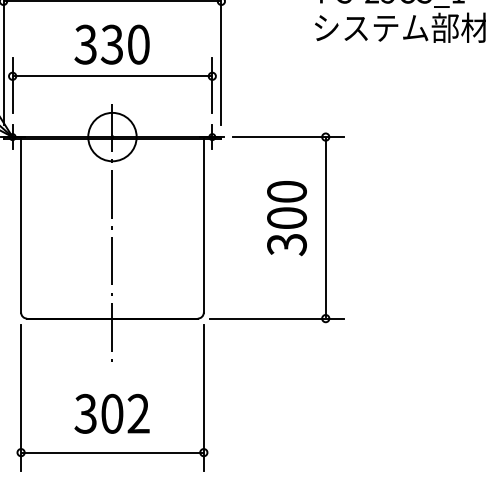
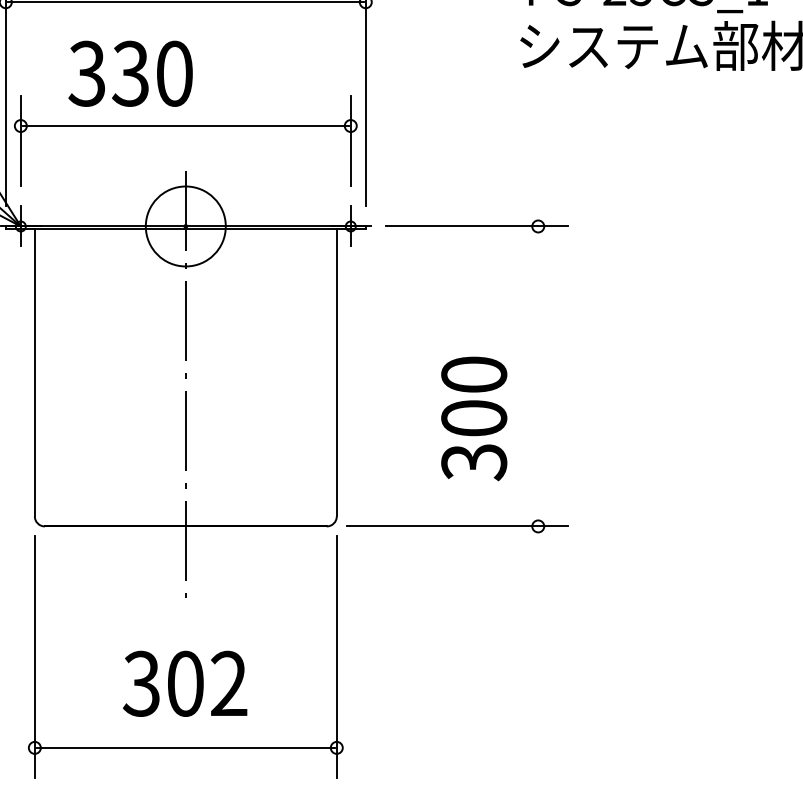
text: (111, 44) -> (129, 73), moved
text: (286, 218) -> (473, 418), moved
line: (325, 227) -> (537, 375), removed

